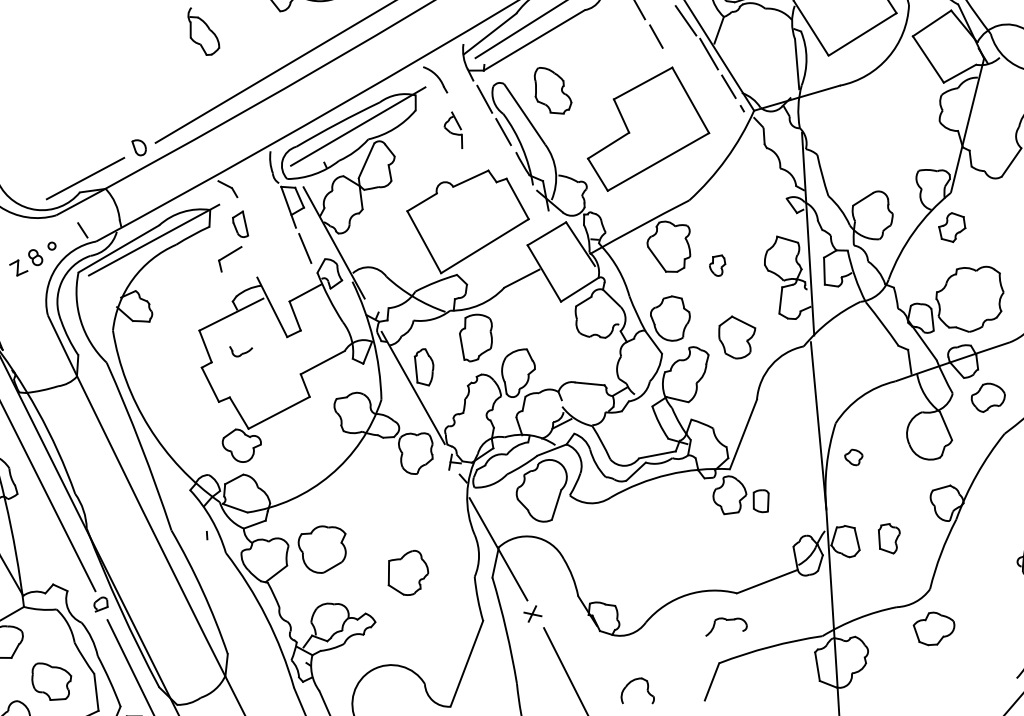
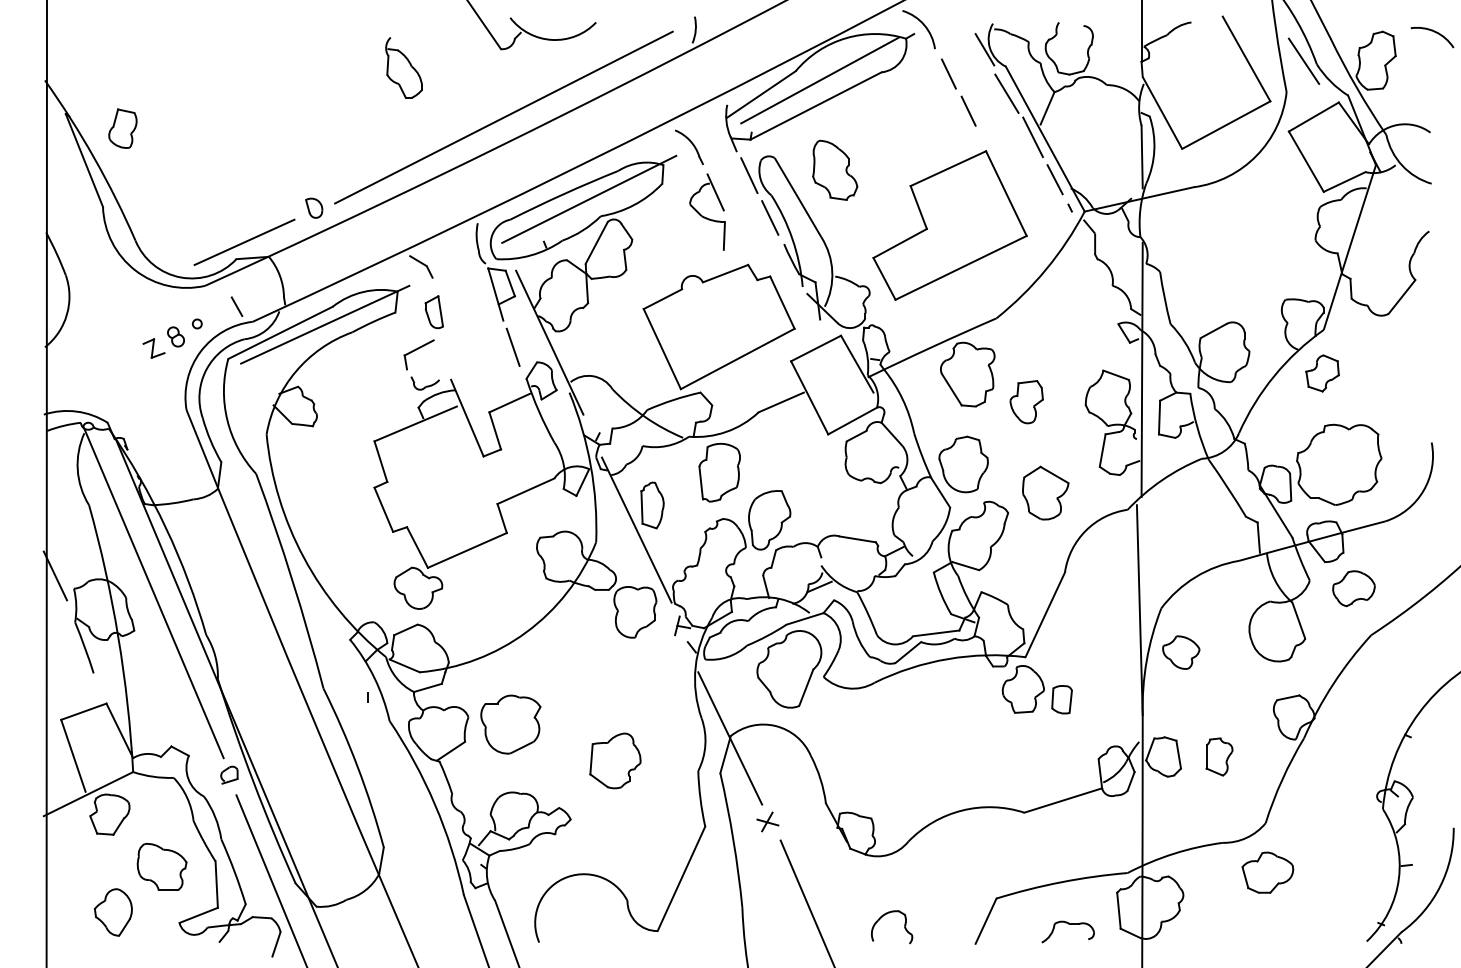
part: (453, 130) -> (707, 211), size x1.67
part: (717, 266) -> (1026, 402), size x1.67
part: (240, 351) -> (424, 383), moved
part: (854, 457) -> (1181, 652), size x1.67
part: (726, 620) -> (1068, 924), moved

